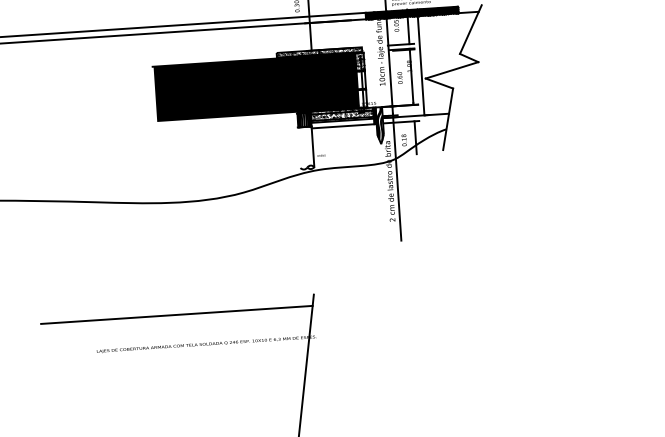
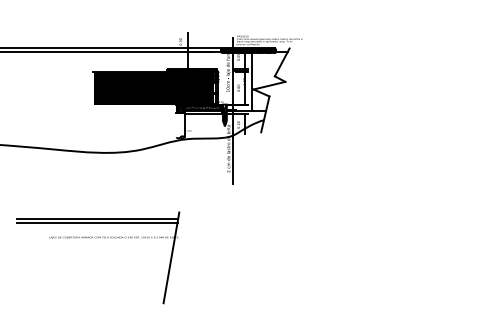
line: (176, 320) -> (97, 222), added

